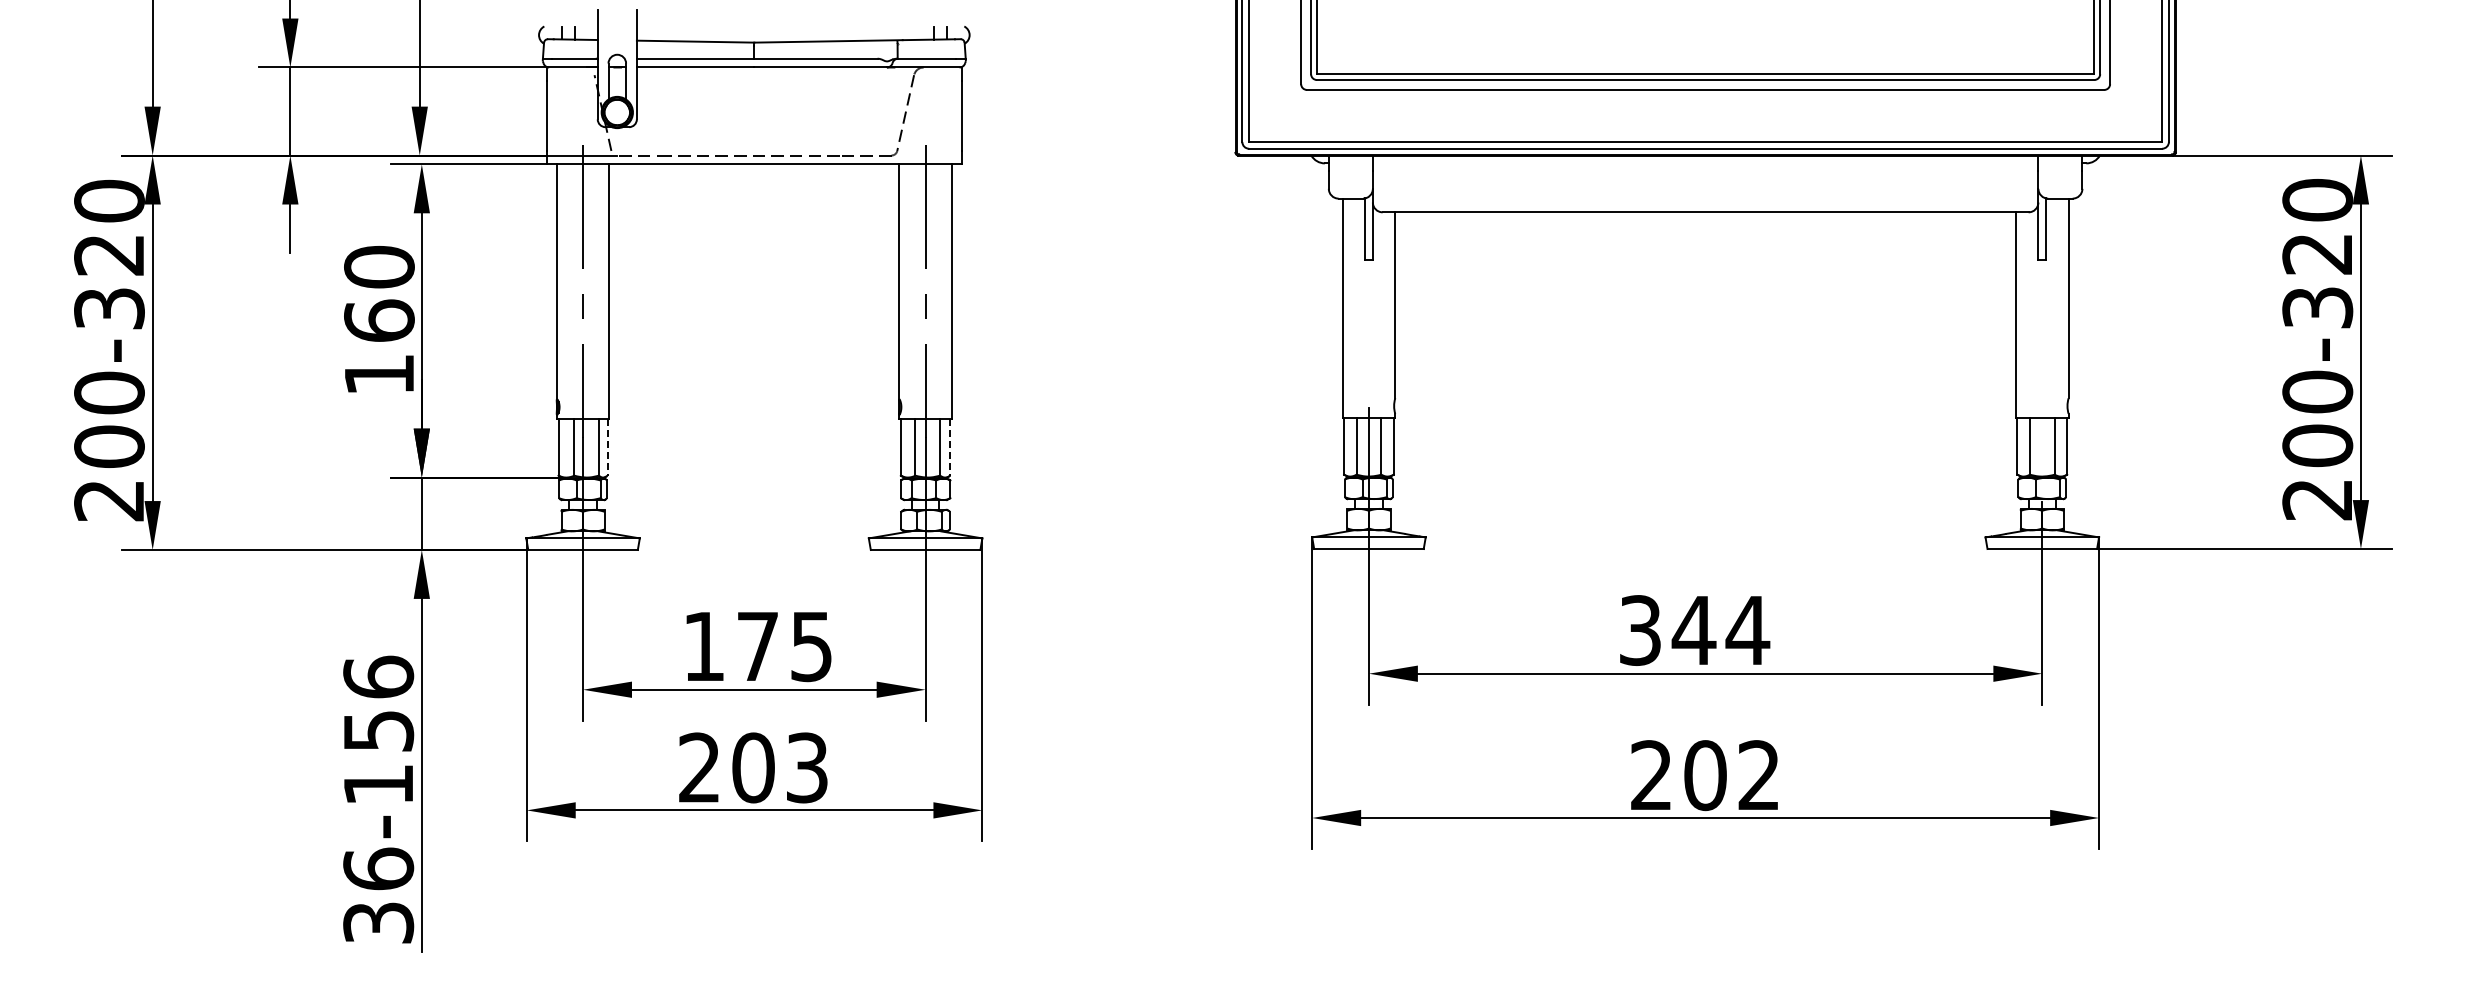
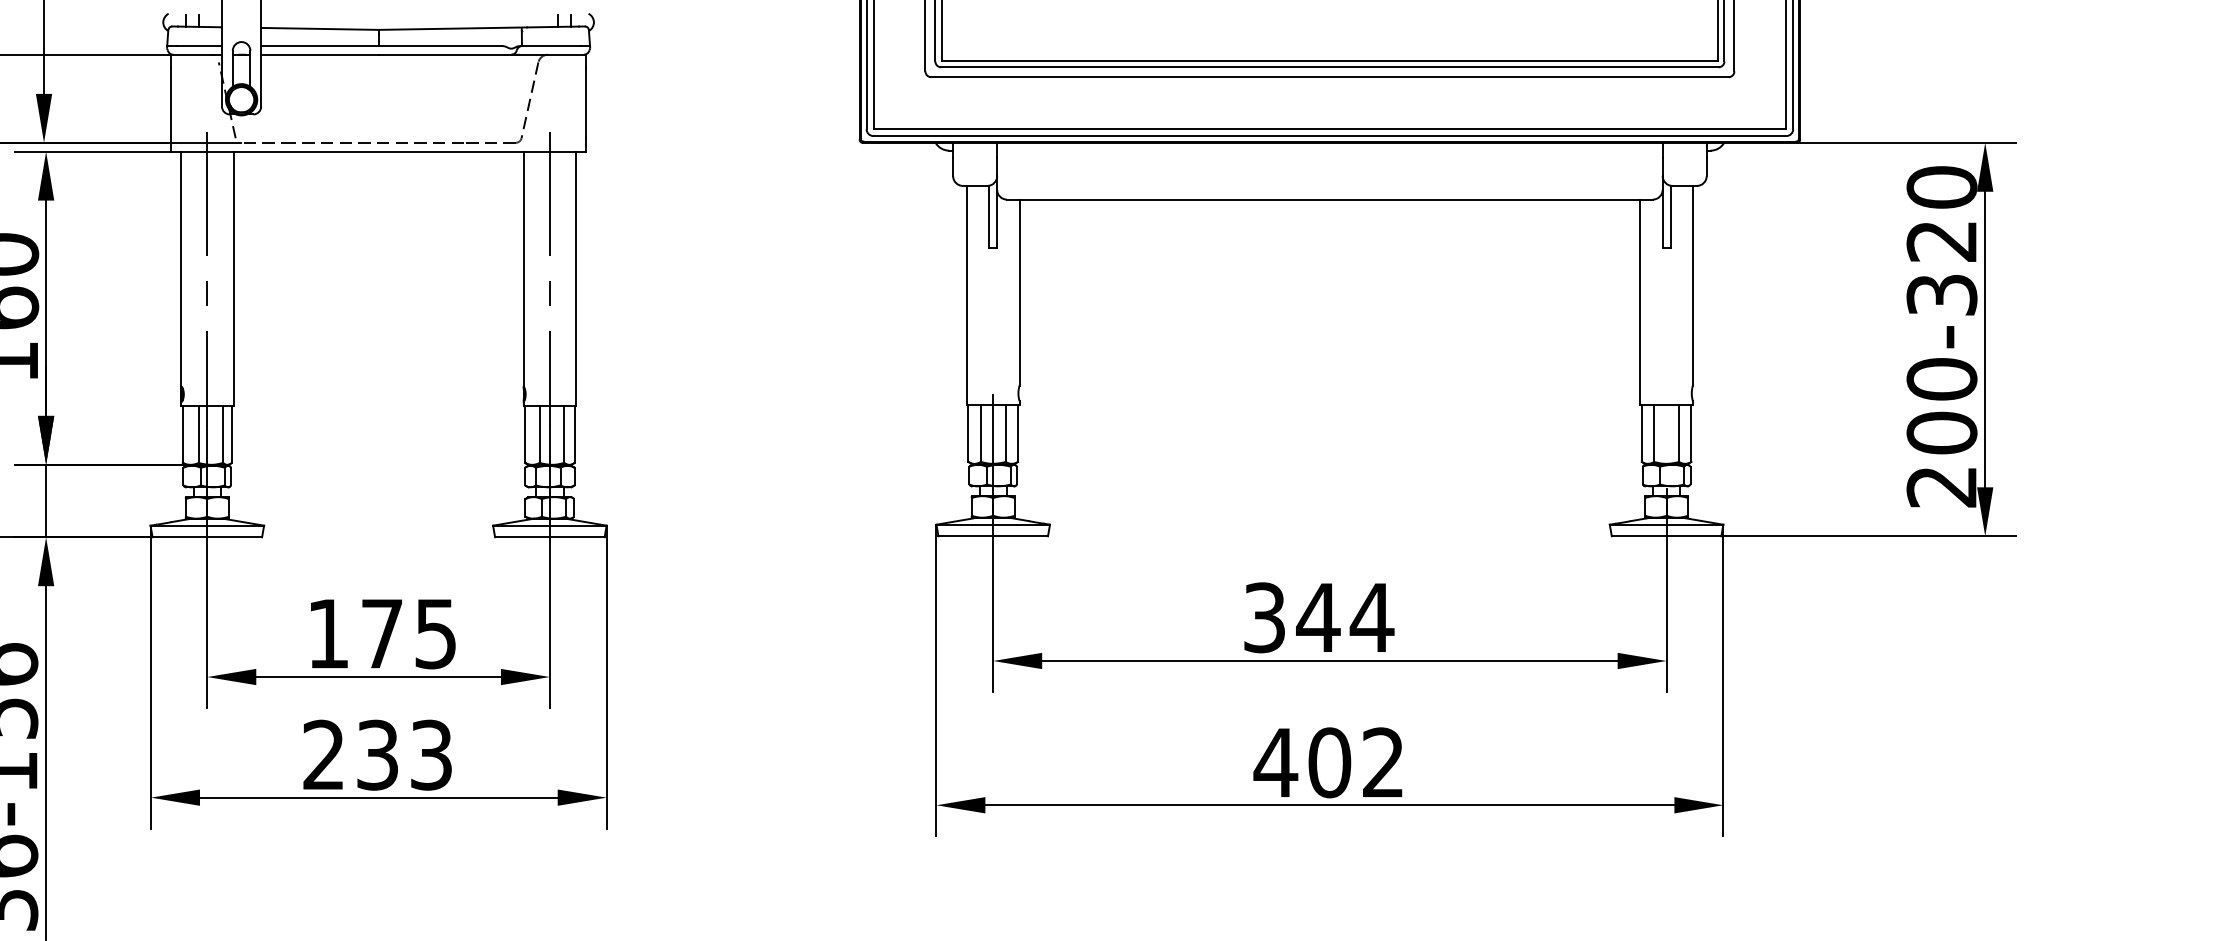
line: (607, 447) -> (231, 434), dashed -> solid
line: (950, 447) -> (574, 434), dashed -> solid
text: (753, 767) -> (377, 754), 203 -> 233
text: (1651, 774) -> (1275, 761), 202 -> 402

